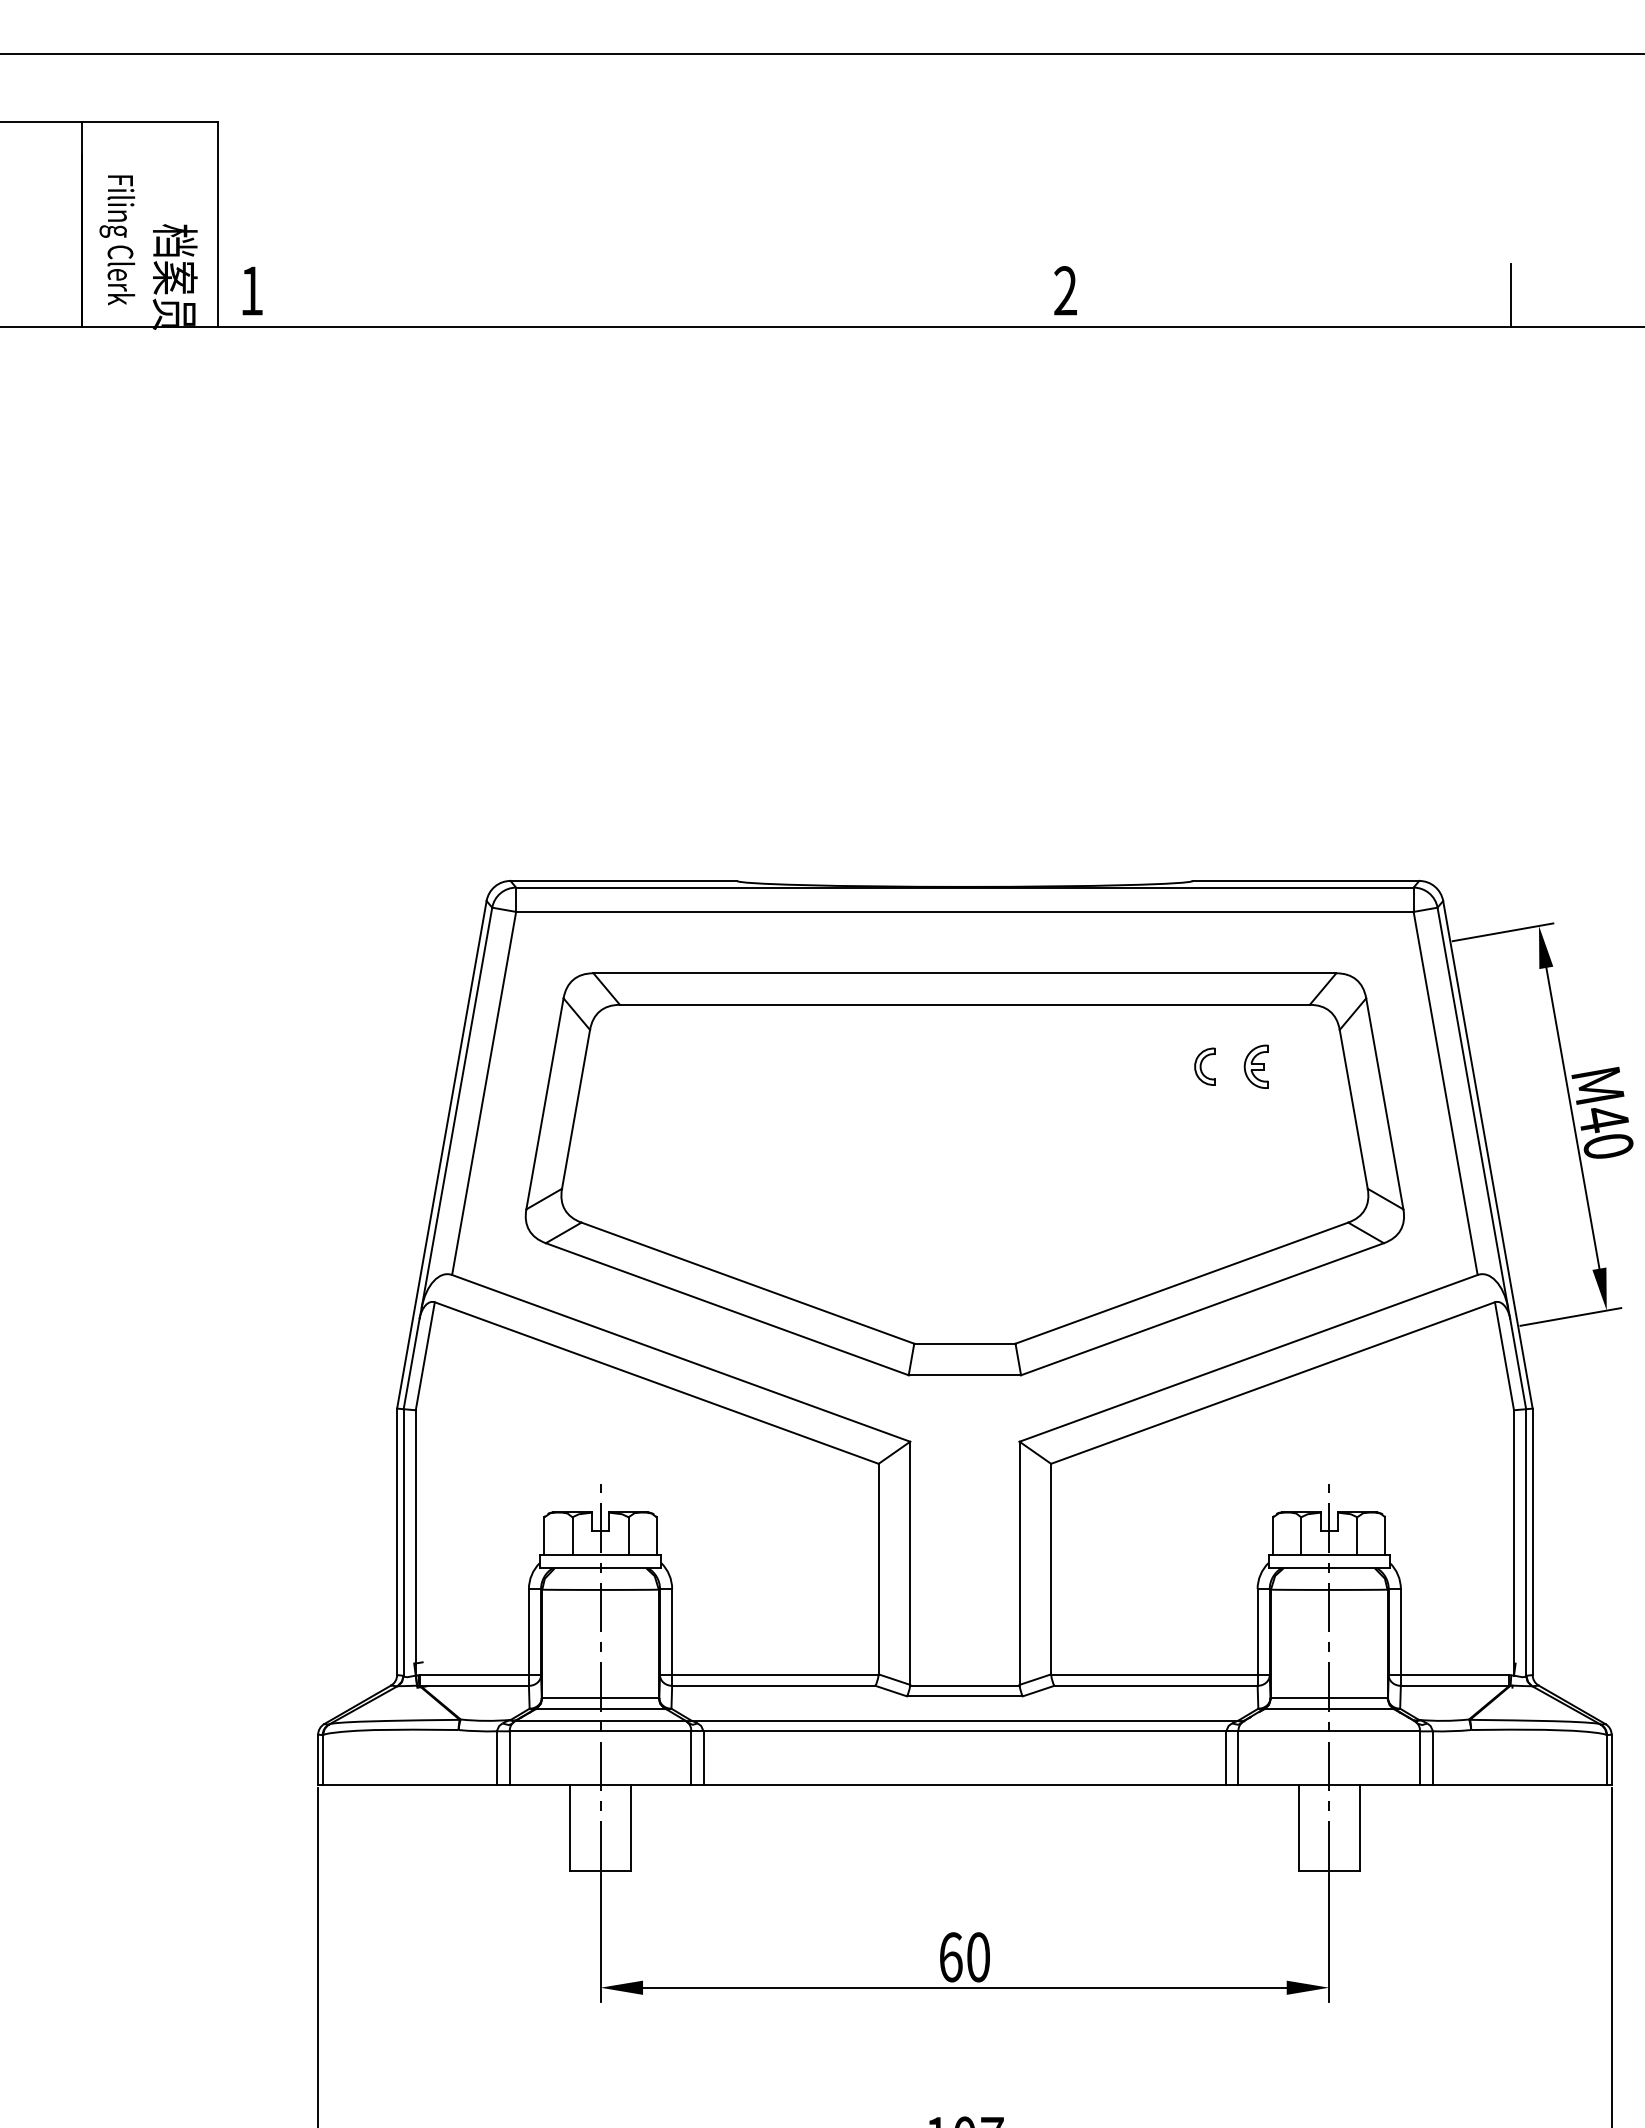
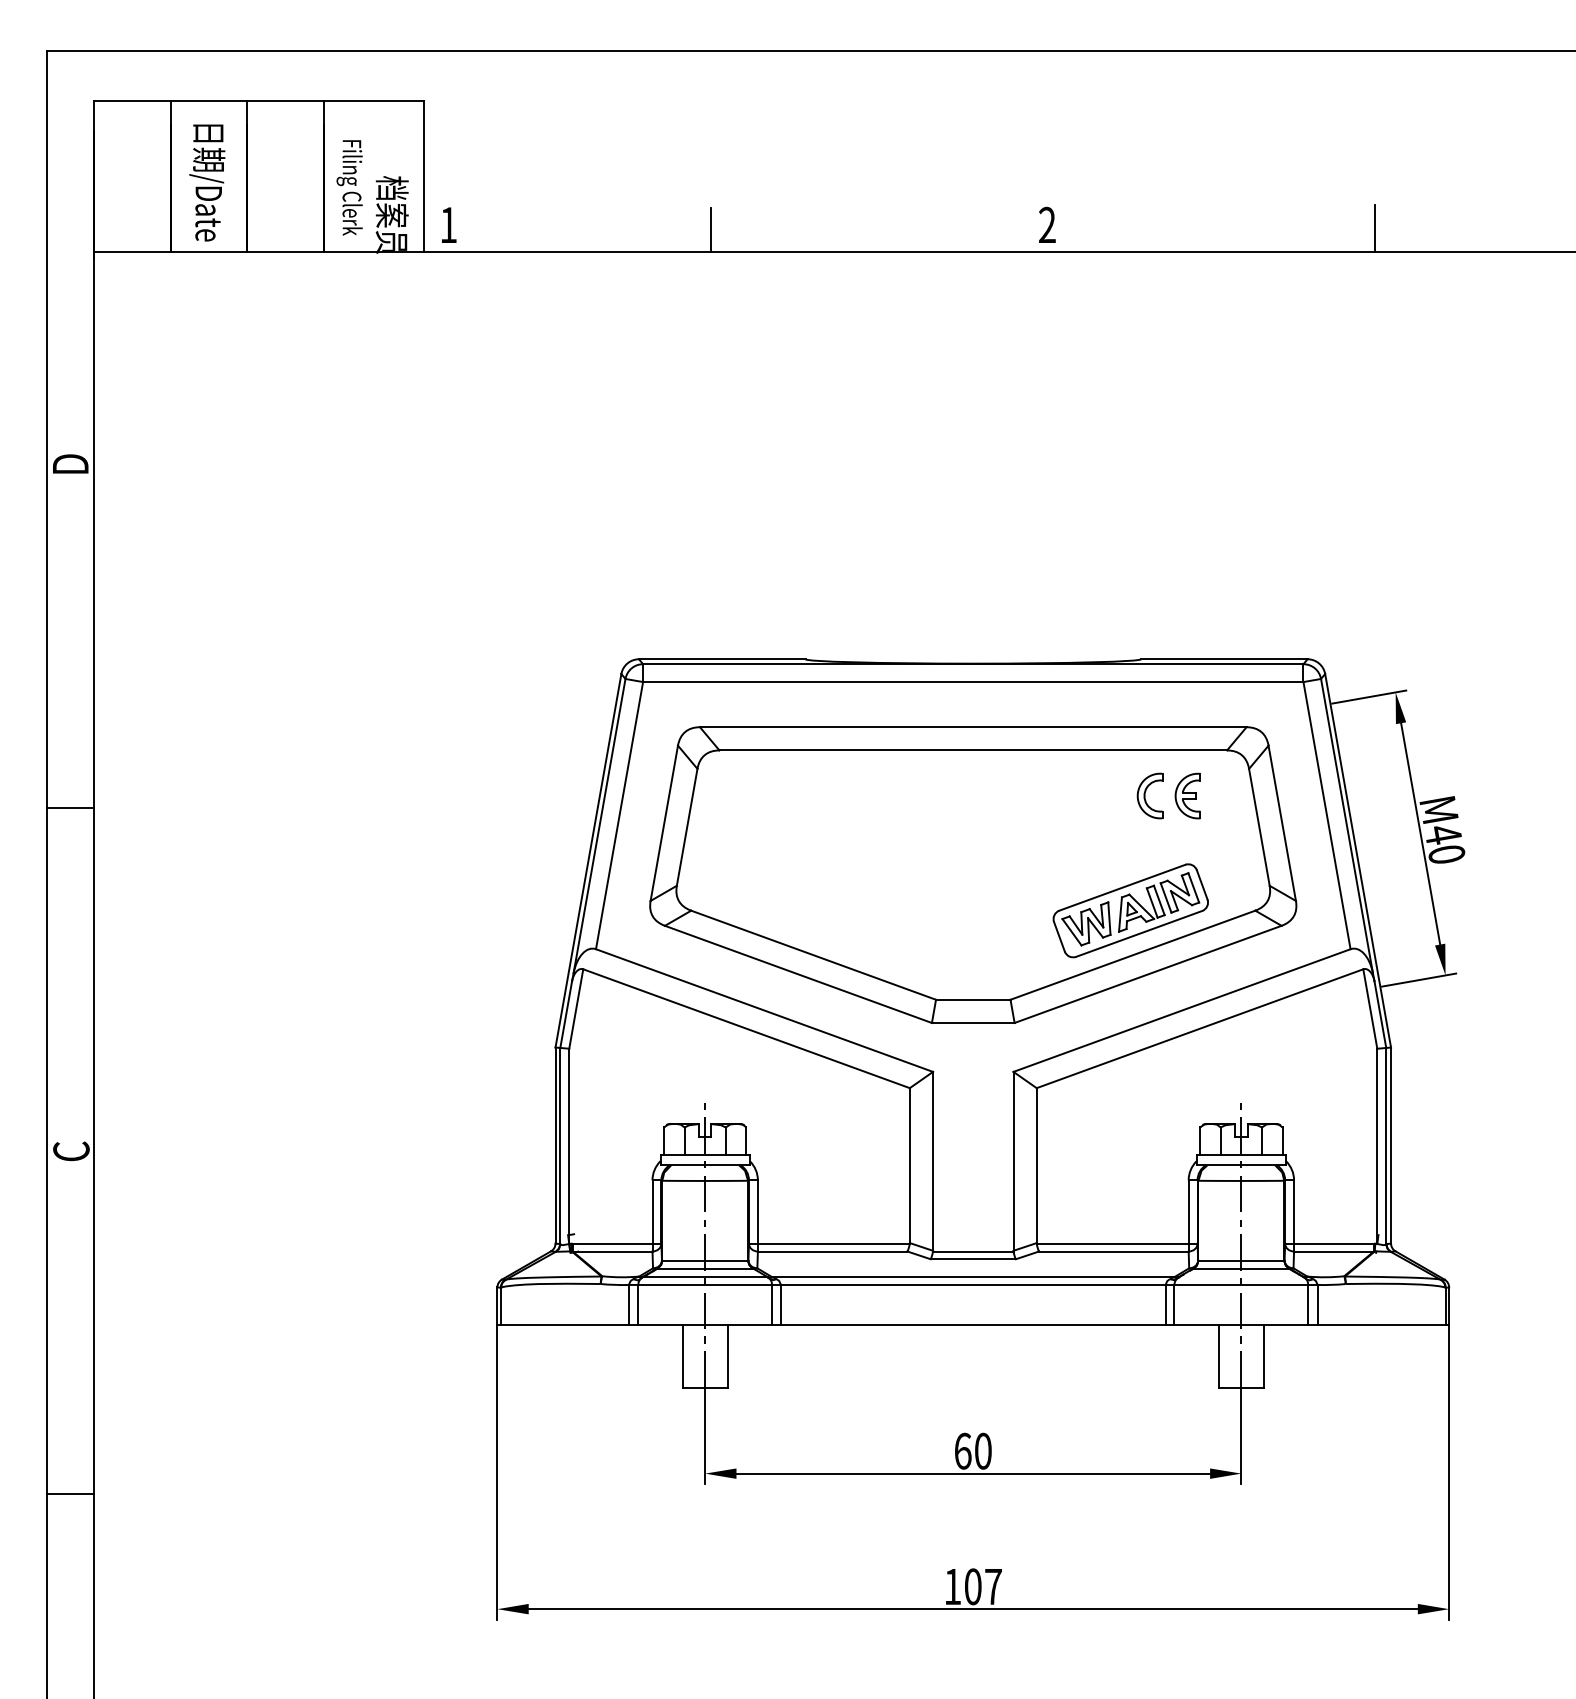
line: (609, 298) -> (711, 230), added
part: (1204, 1066) -> (1149, 795), size x1.67
part: (1256, 1066) -> (1187, 795), size x1.43
part: (1178, 1222) -> (1130, 910), added

